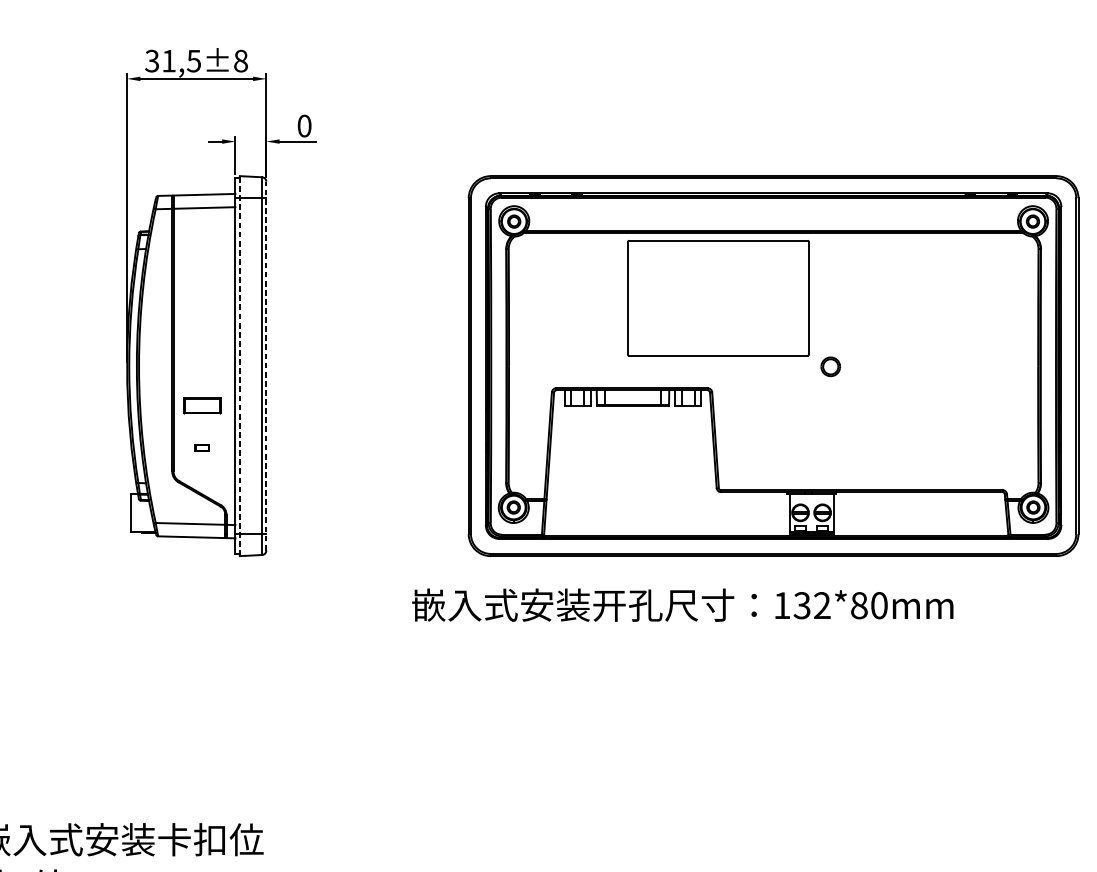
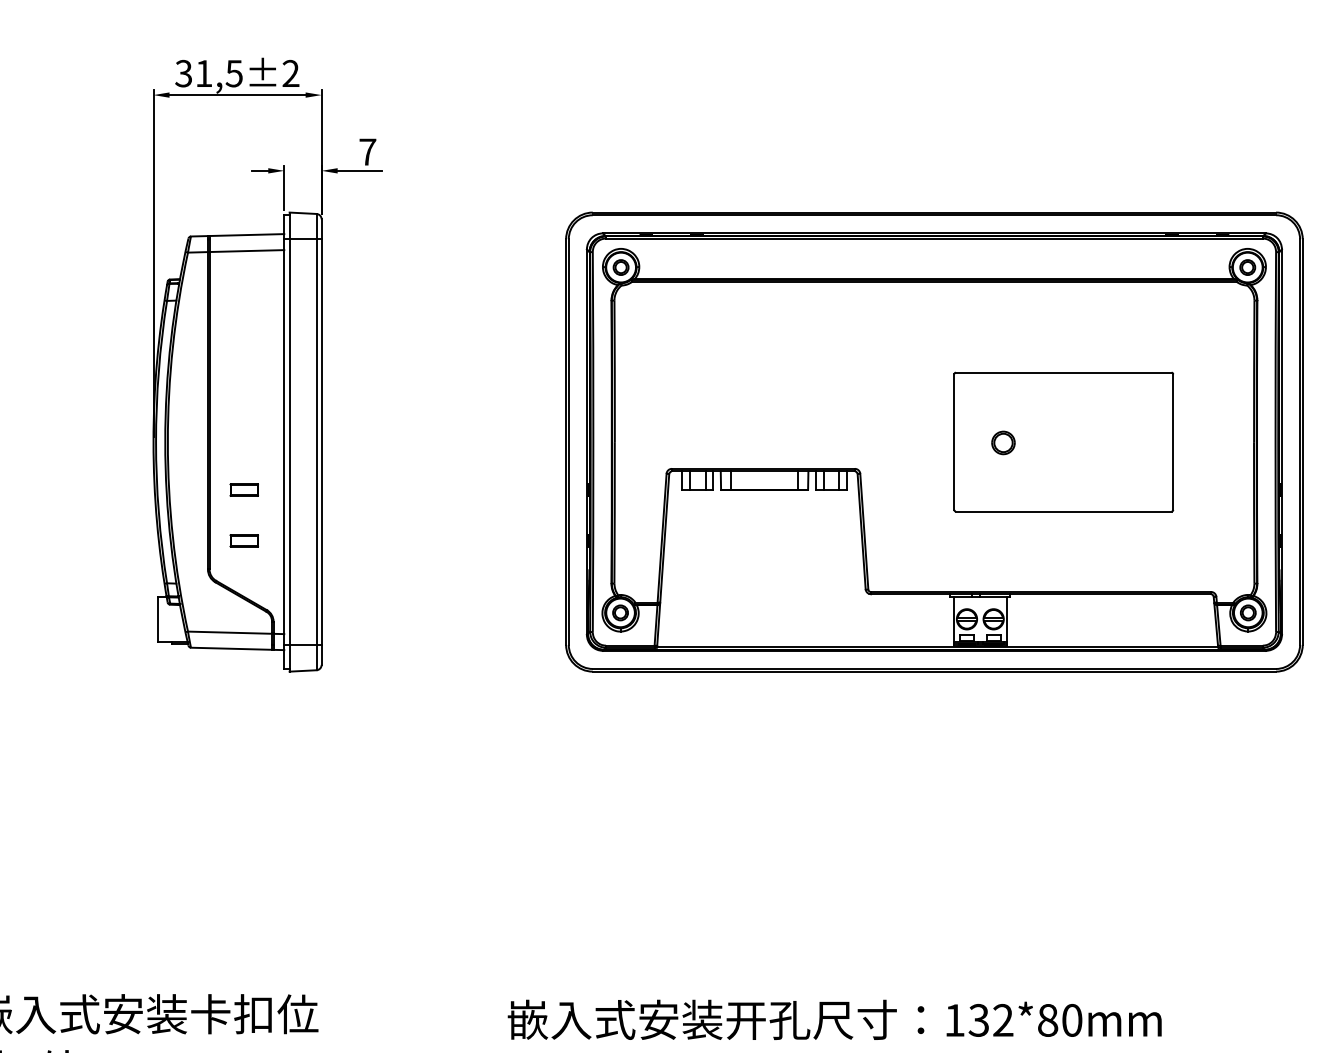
text: (240, 61) -> (290, 73), 31,5±8 -> 31,5±2
text: (304, 125) -> (367, 151), 0 -> 7
part: (718, 297) -> (1063, 441), moved
line: (239, 366) -> (289, 442), dashed -> solid
line: (266, 366) -> (321, 442), dashed -> solid
part: (201, 405) -> (243, 489), size x0.62
part: (201, 447) -> (243, 540), size x1.67
text: (682, 604) -> (834, 1019), moved

